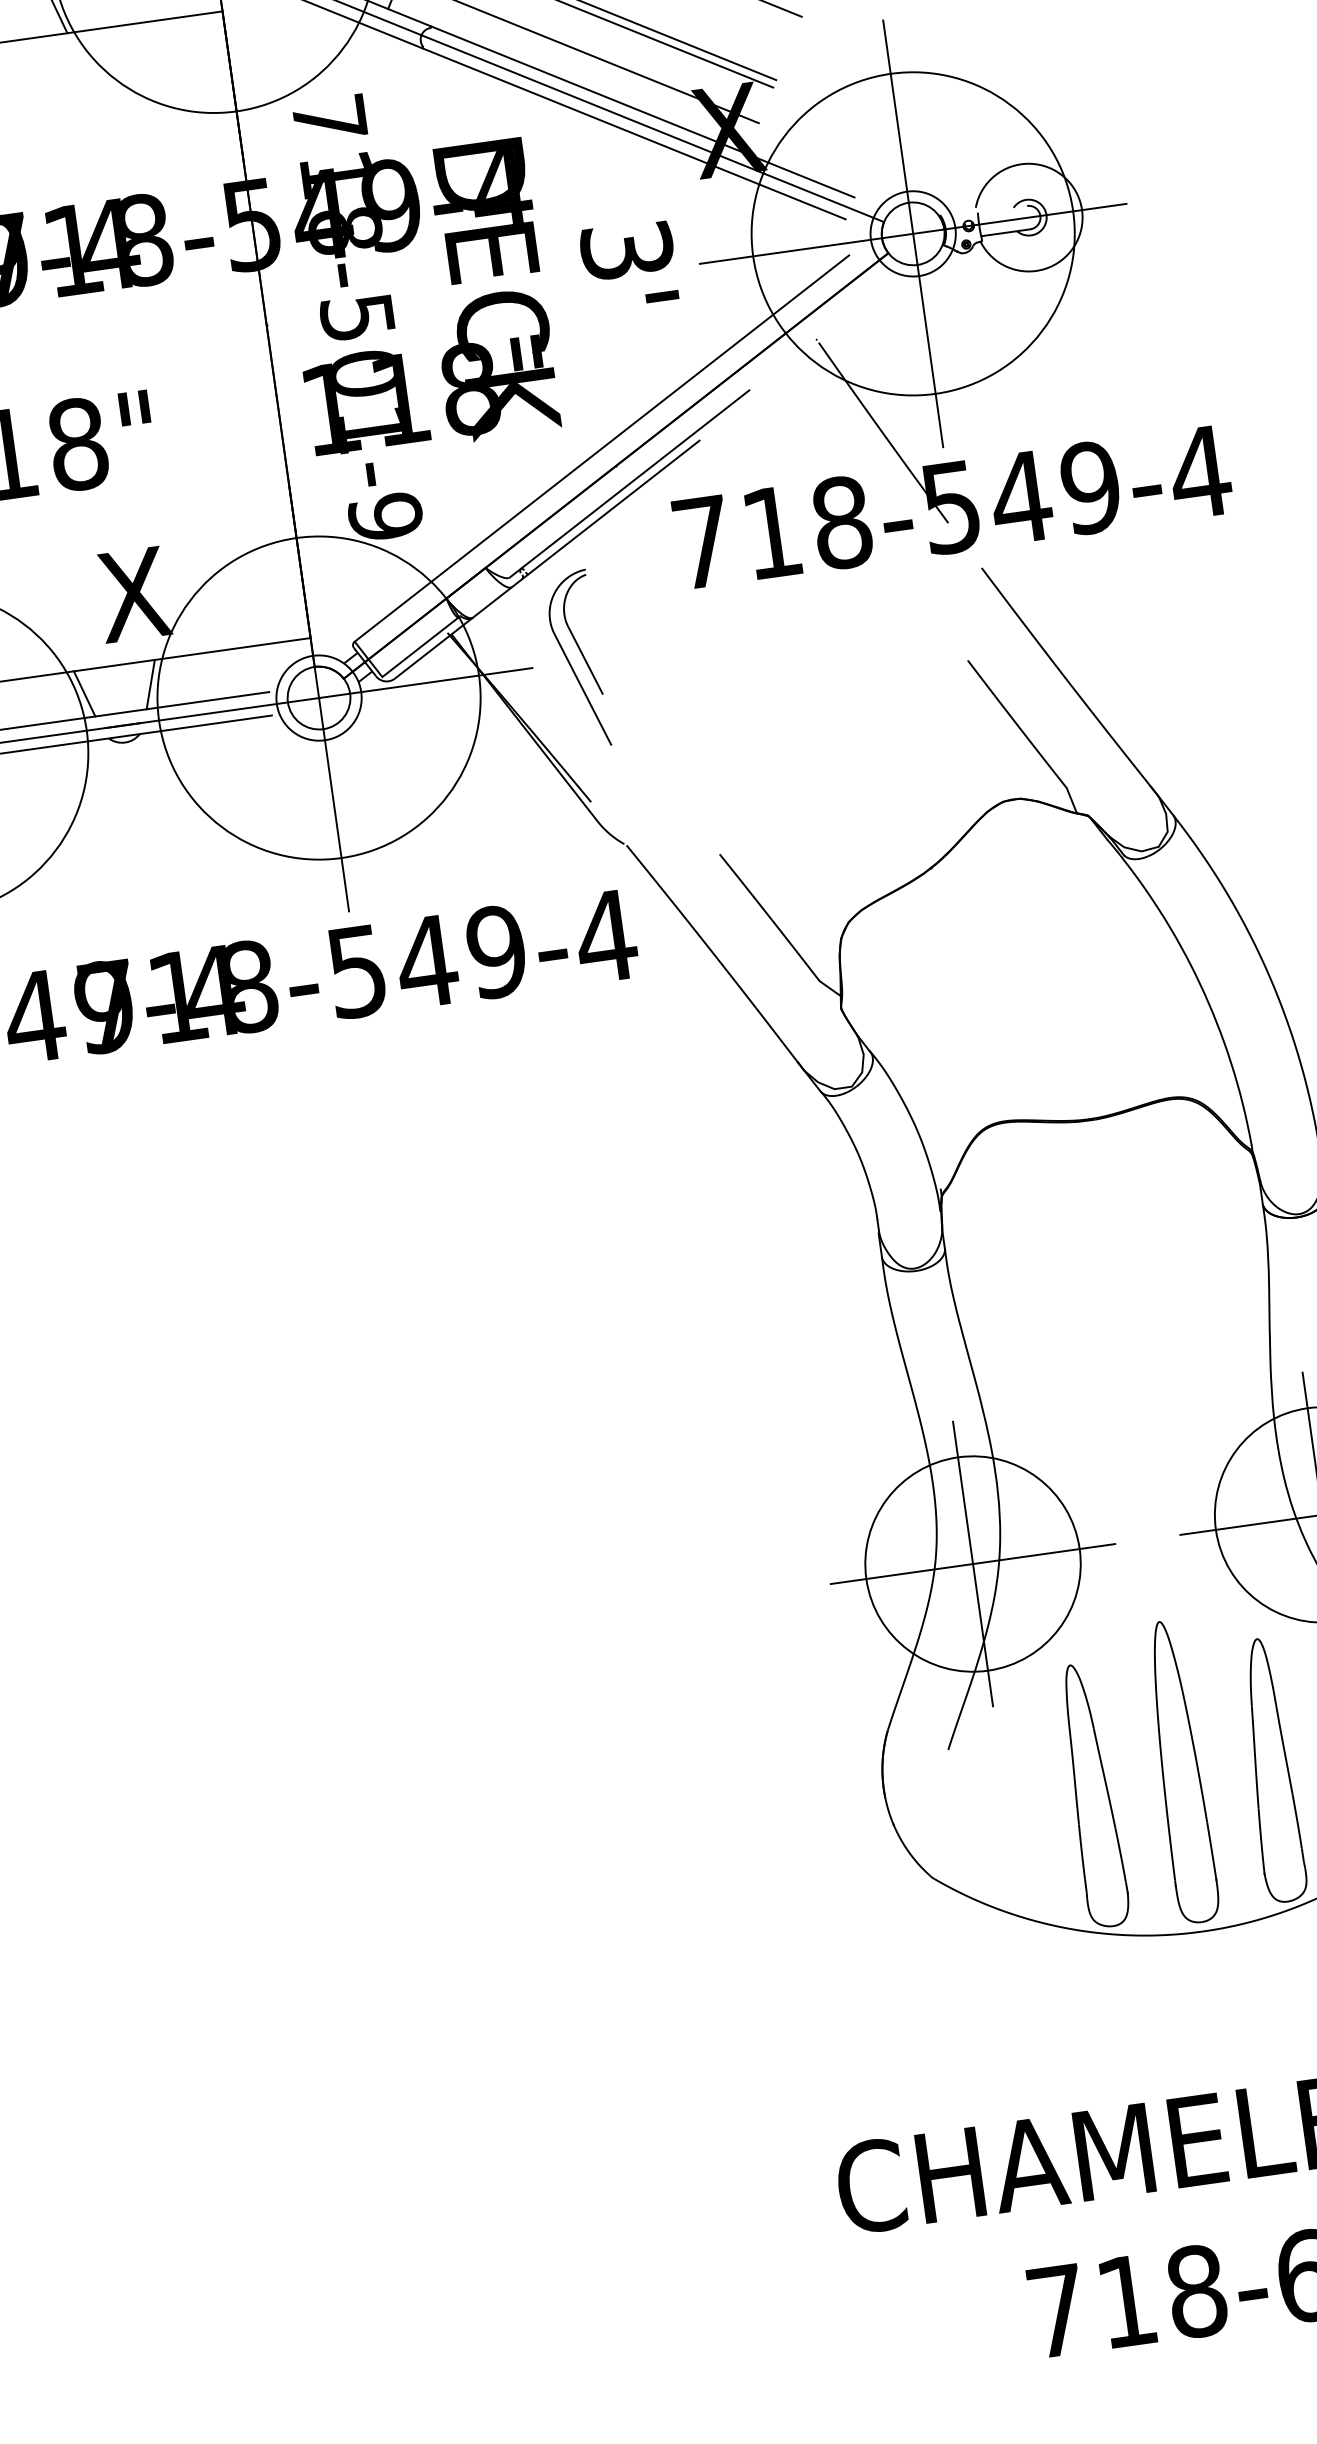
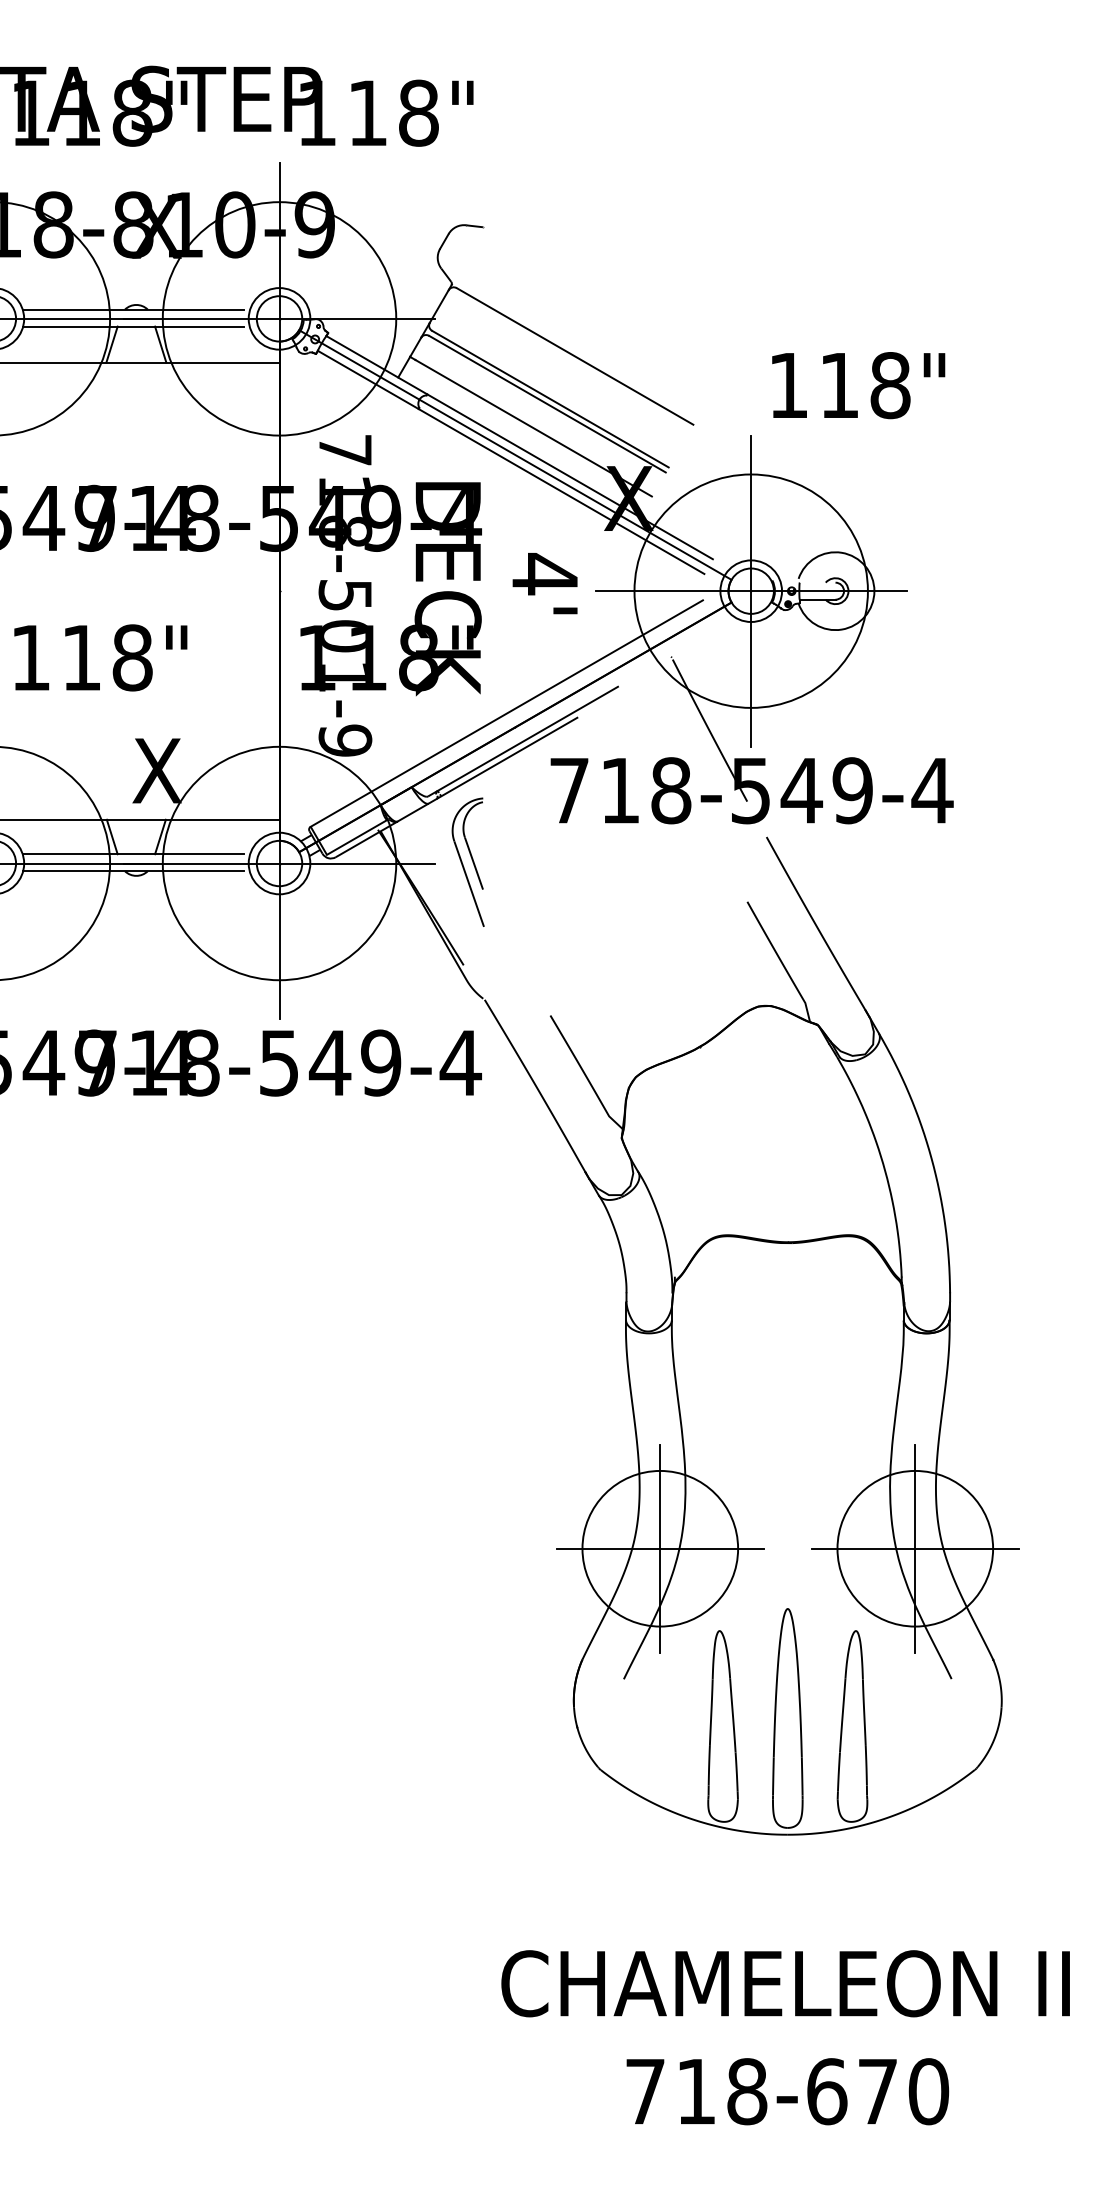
text: (626, 249) -> (544, 573), 3' -> 4'

